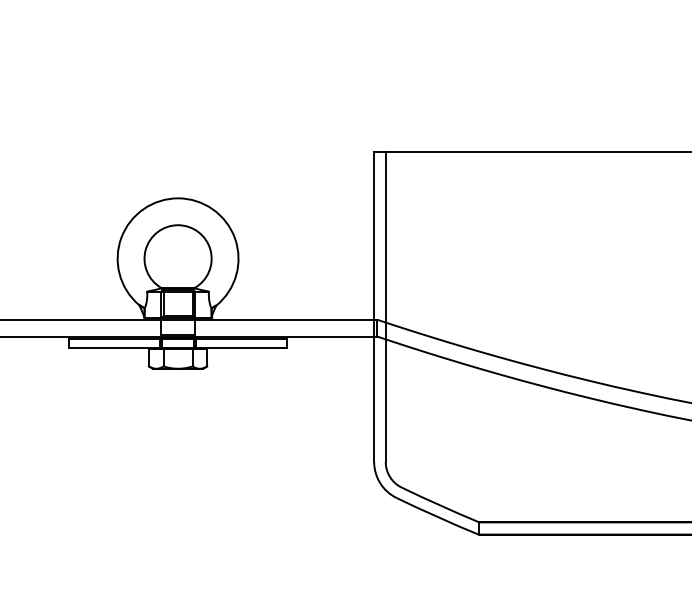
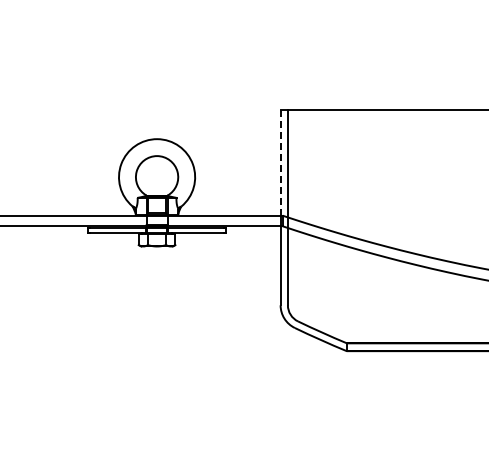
line: (373, 235) -> (280, 162), solid -> dashed

